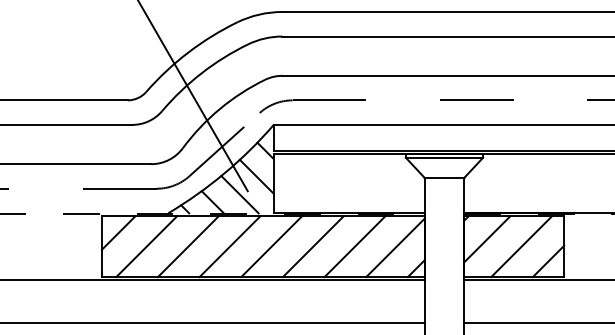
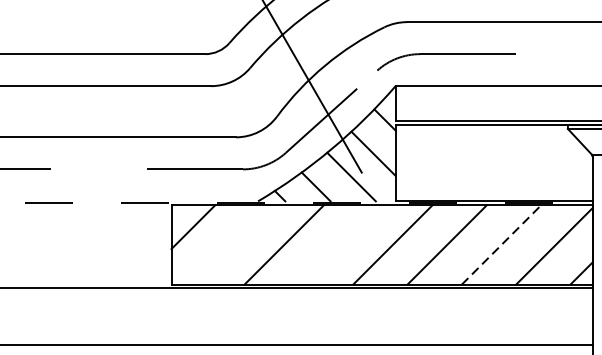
line: (146, 246) -> (229, 244), removed
line: (229, 246) -> (337, 244), removed
line: (355, 246) -> (502, 244), solid -> dashed

